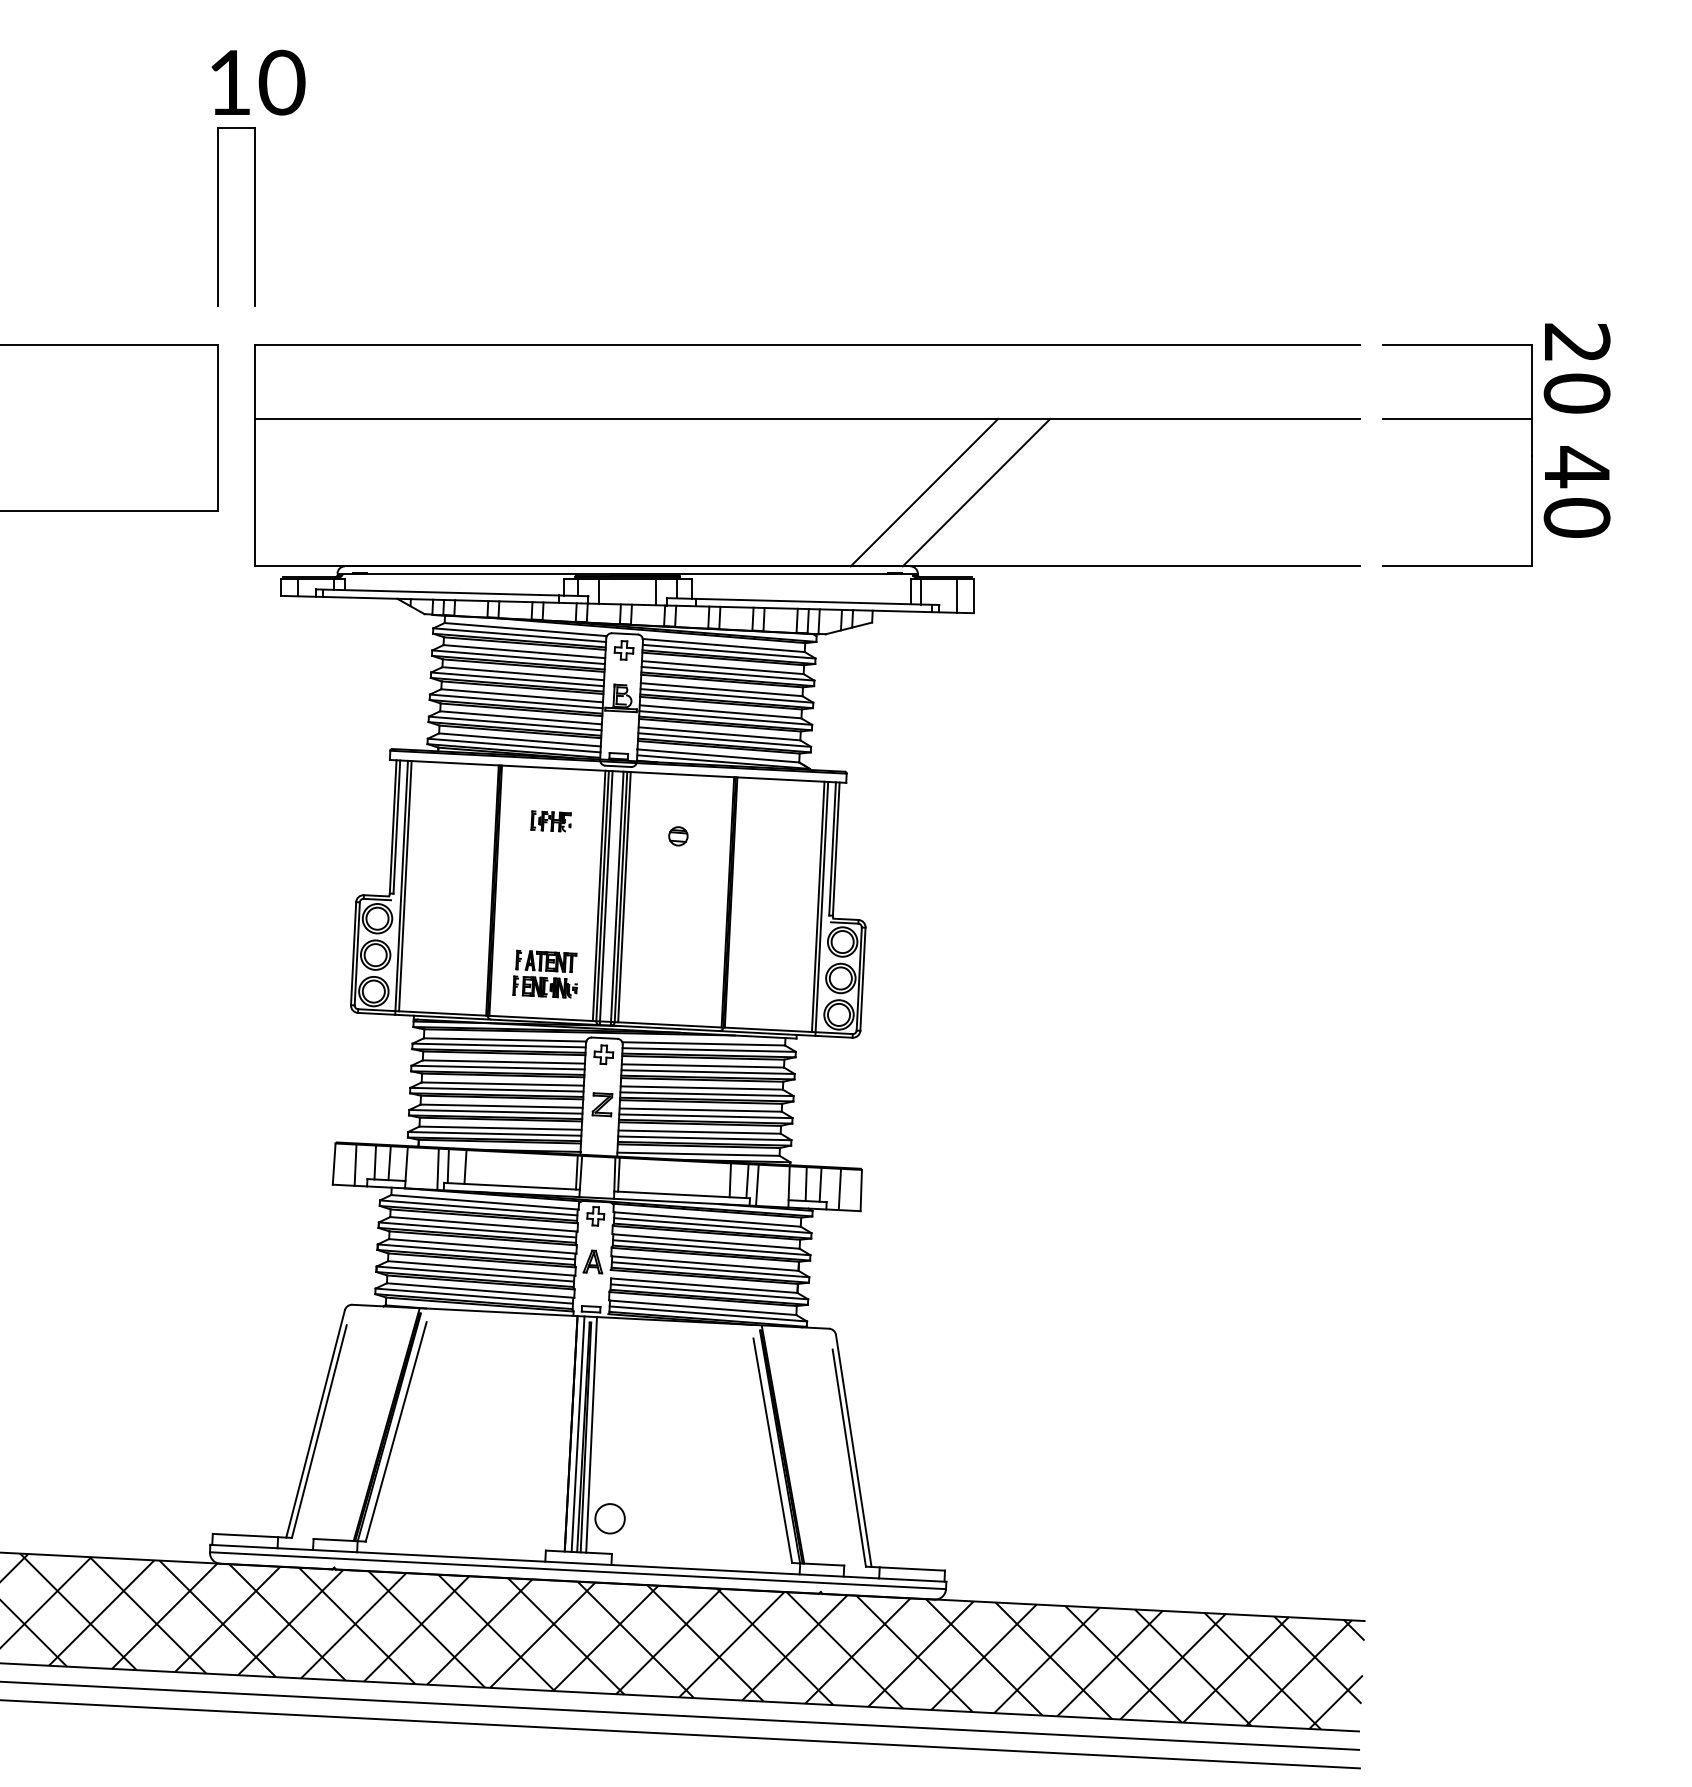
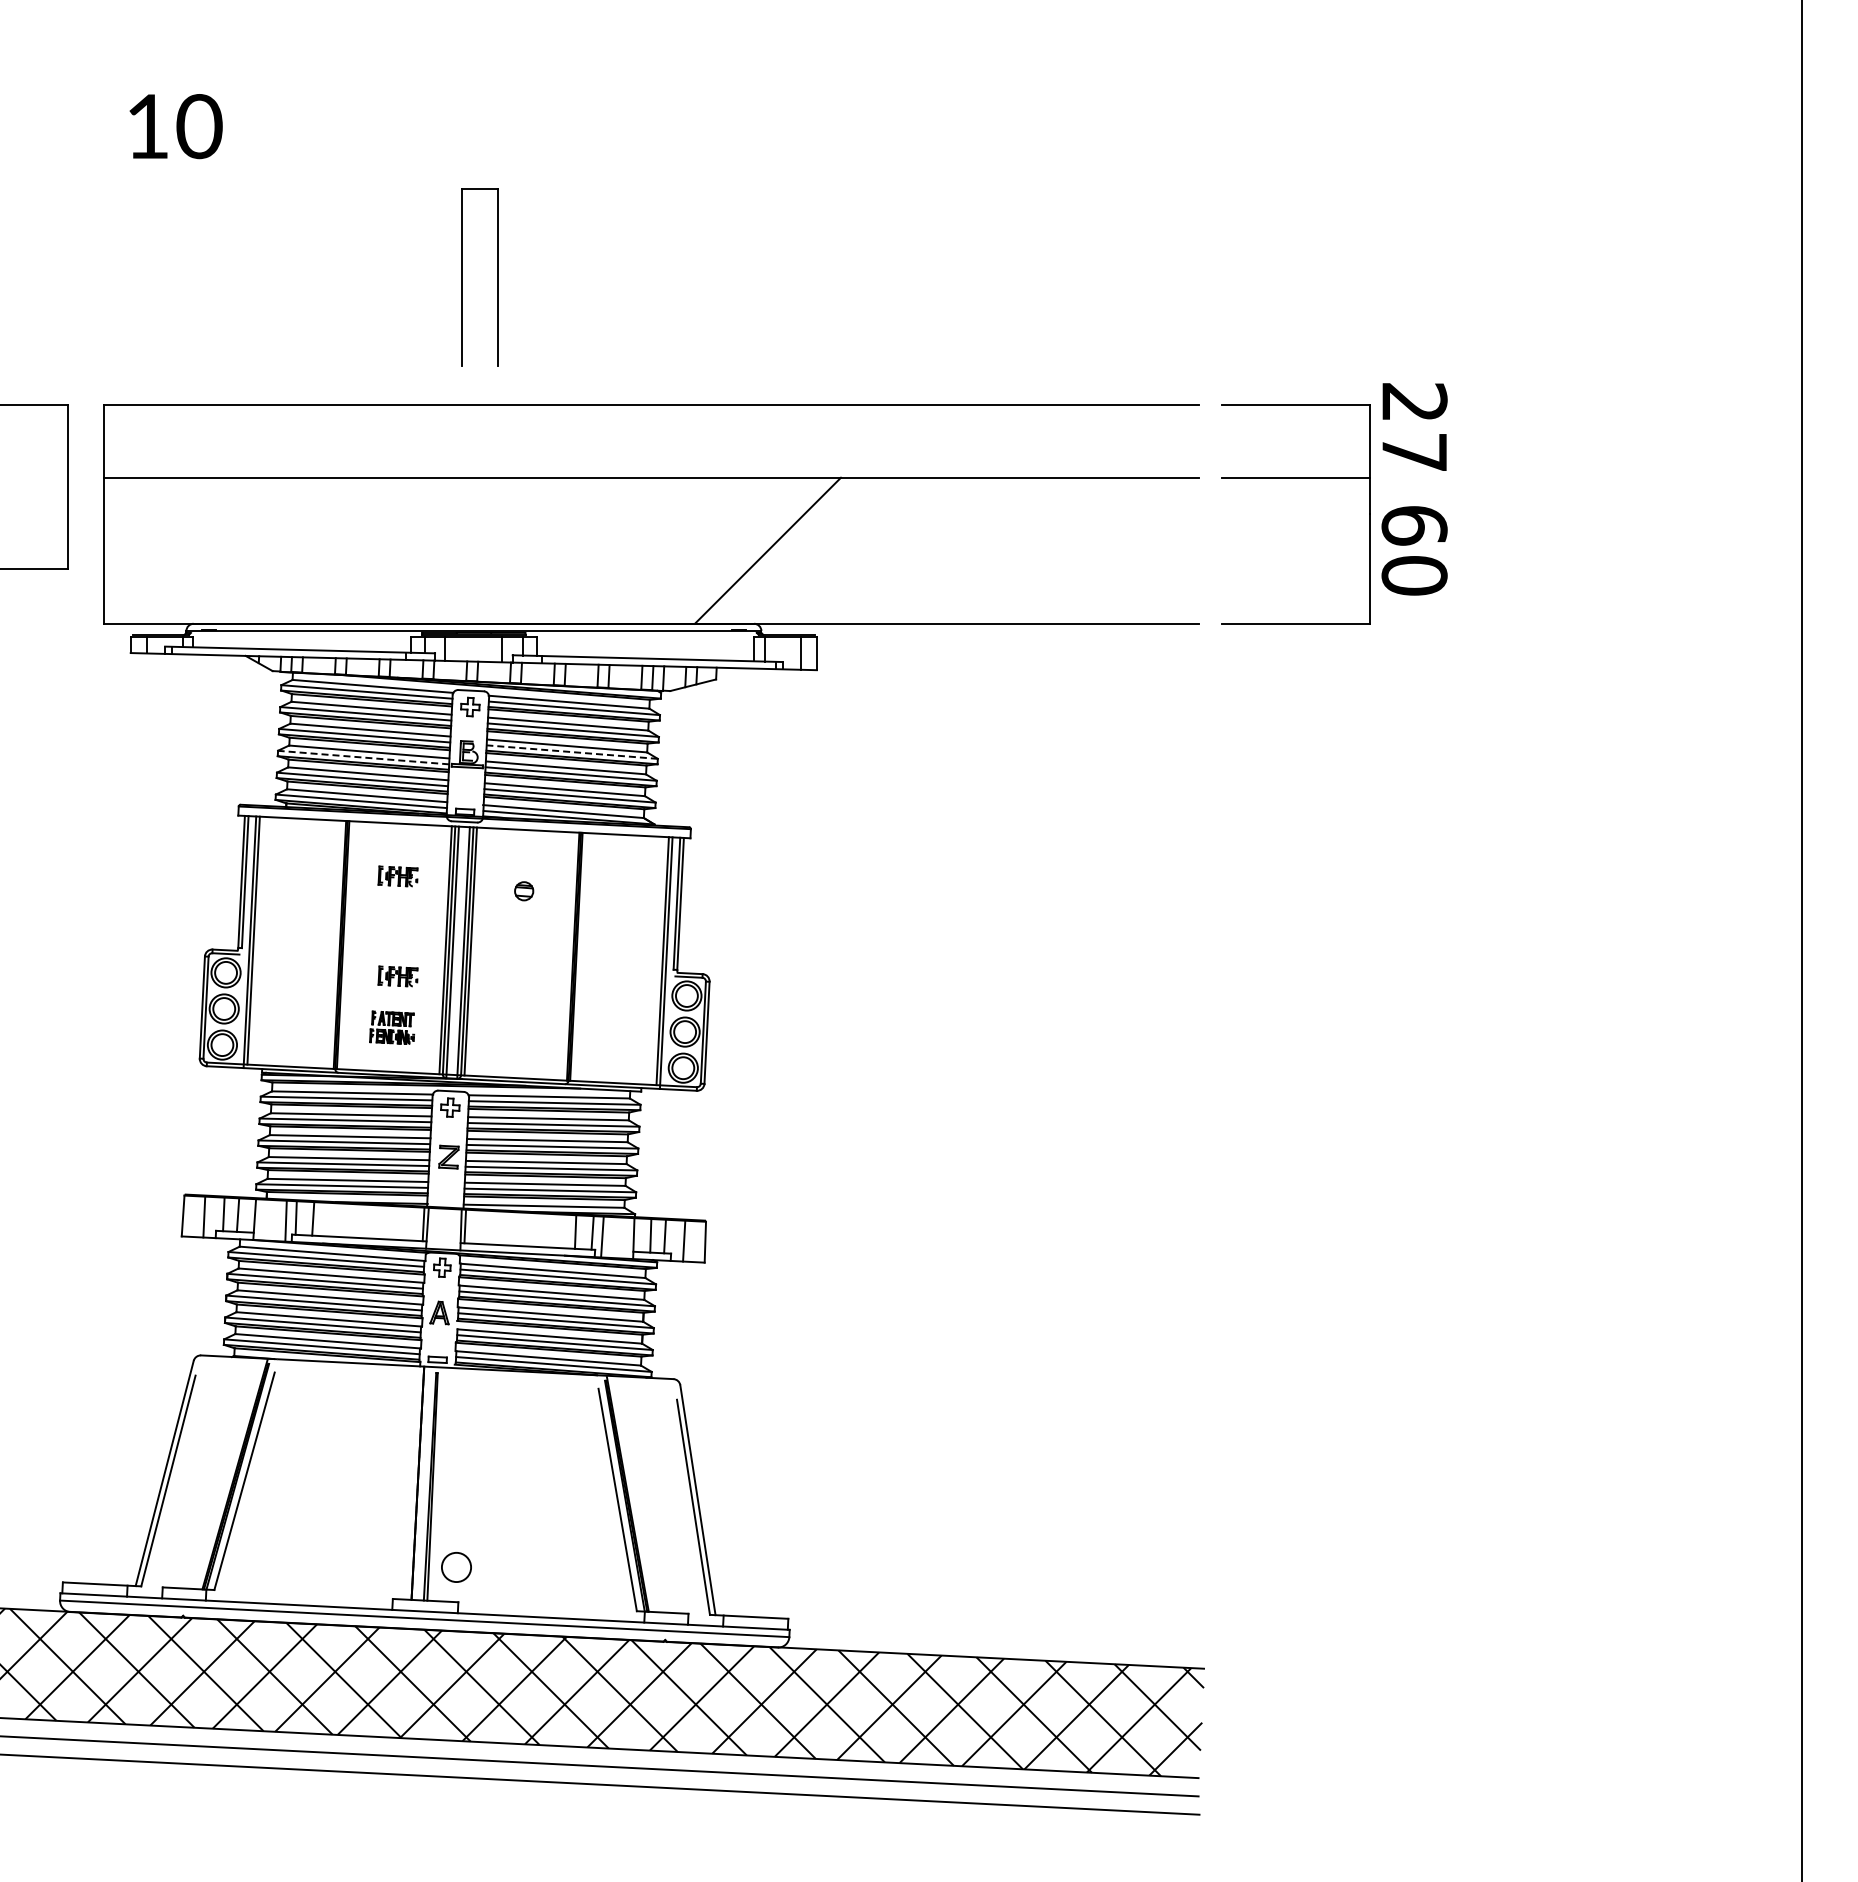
text: (257, 82) -> (175, 126), moved
part: (218, 216) -> (462, 277), moved
text: (1577, 393) -> (1414, 452), 20 -> 27
text: (1577, 467) -> (1414, 525), 40 -> 60
line: (976, 492) -> (819, 550), removed
line: (727, 696) -> (572, 752), solid -> dashed
line: (516, 701) -> (363, 757), solid -> dashed
part: (550, 922) -> (397, 976), added
part: (544, 973) -> (391, 1027), size x0.7
line: (577, 1434) -> (424, 1483), removed
line: (590, 1434) -> (437, 1483), removed

